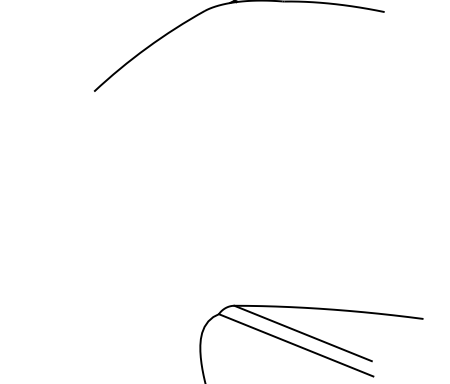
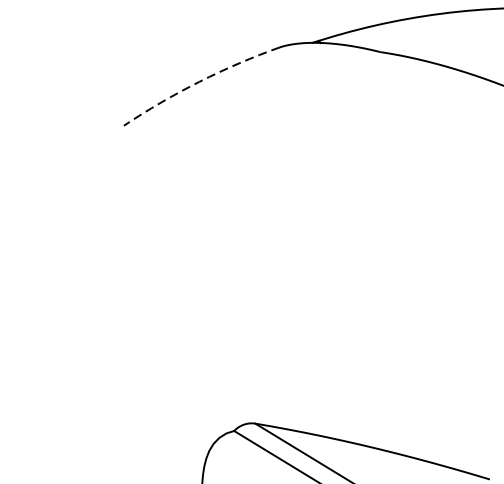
arc: (147, 47) -> (199, 81), solid -> dashed

